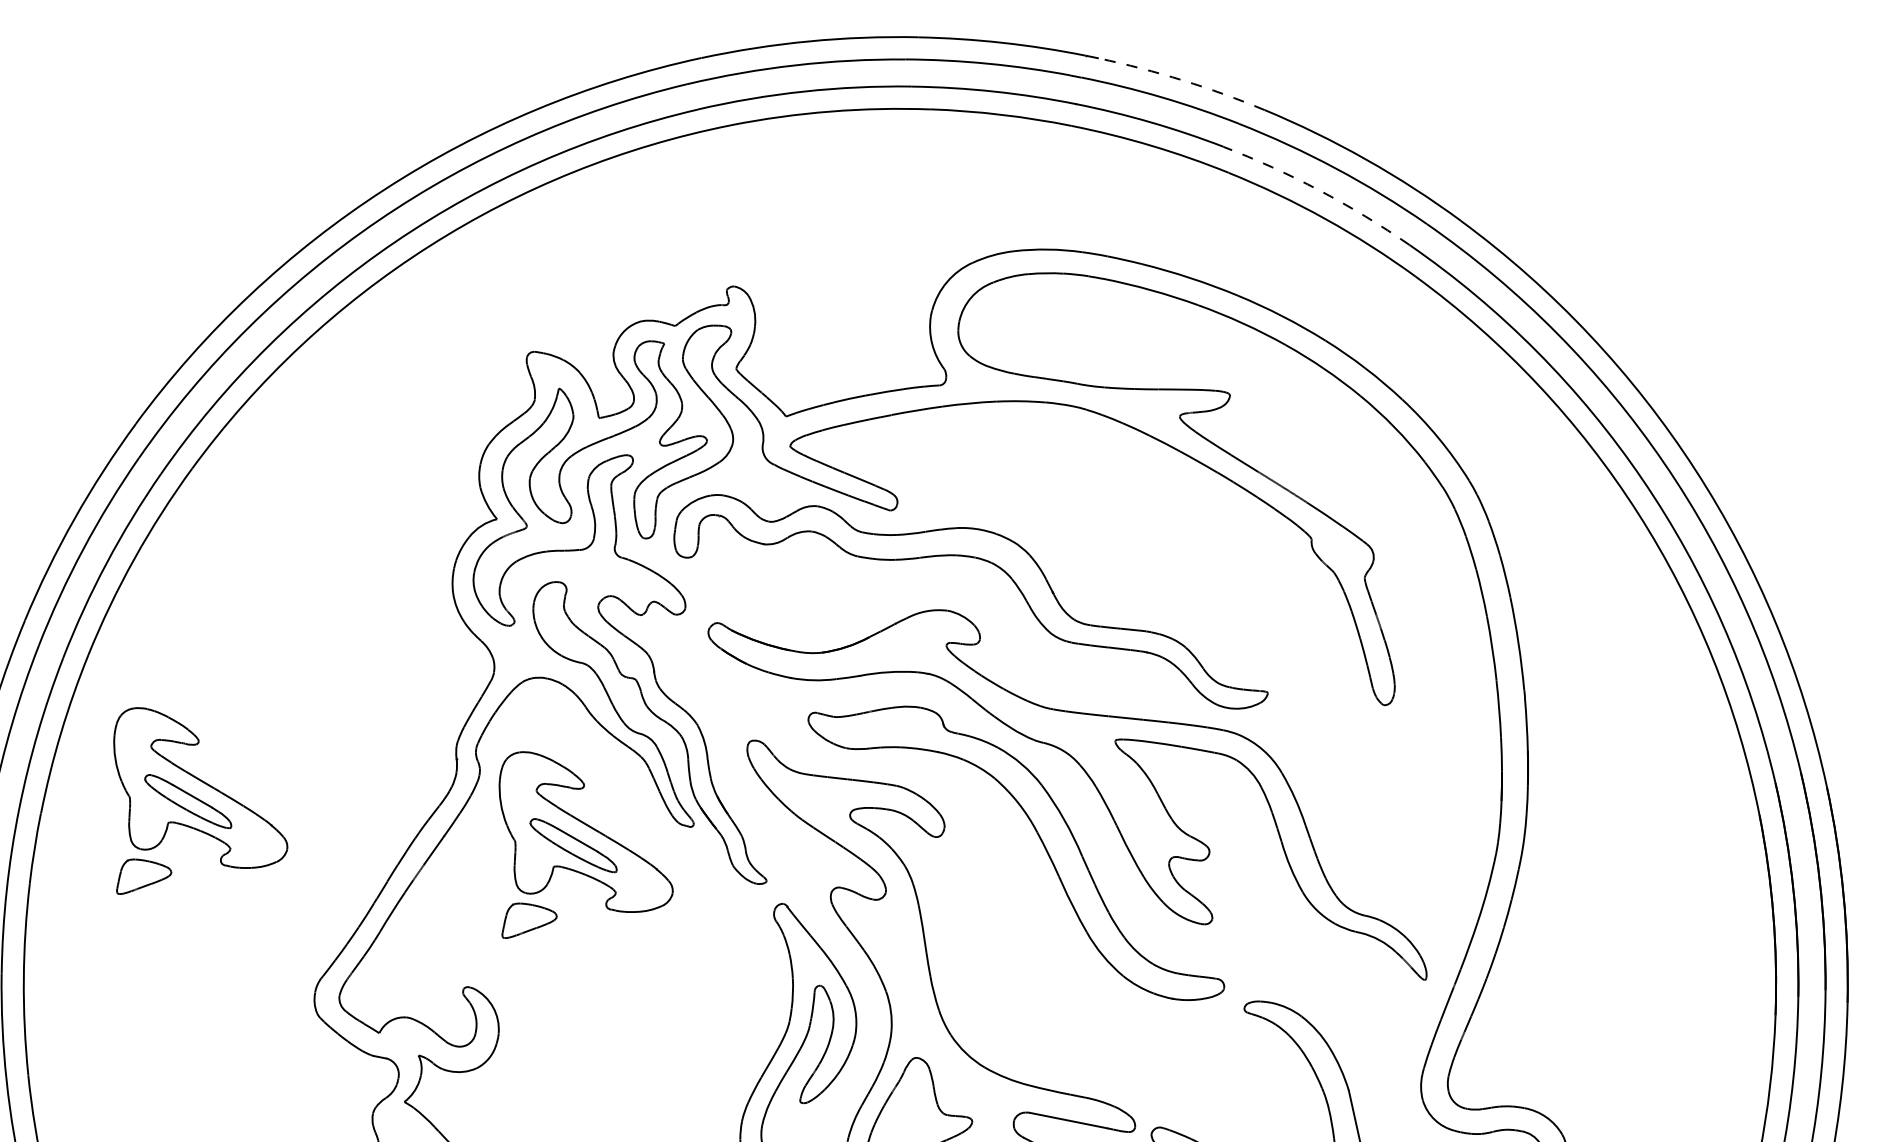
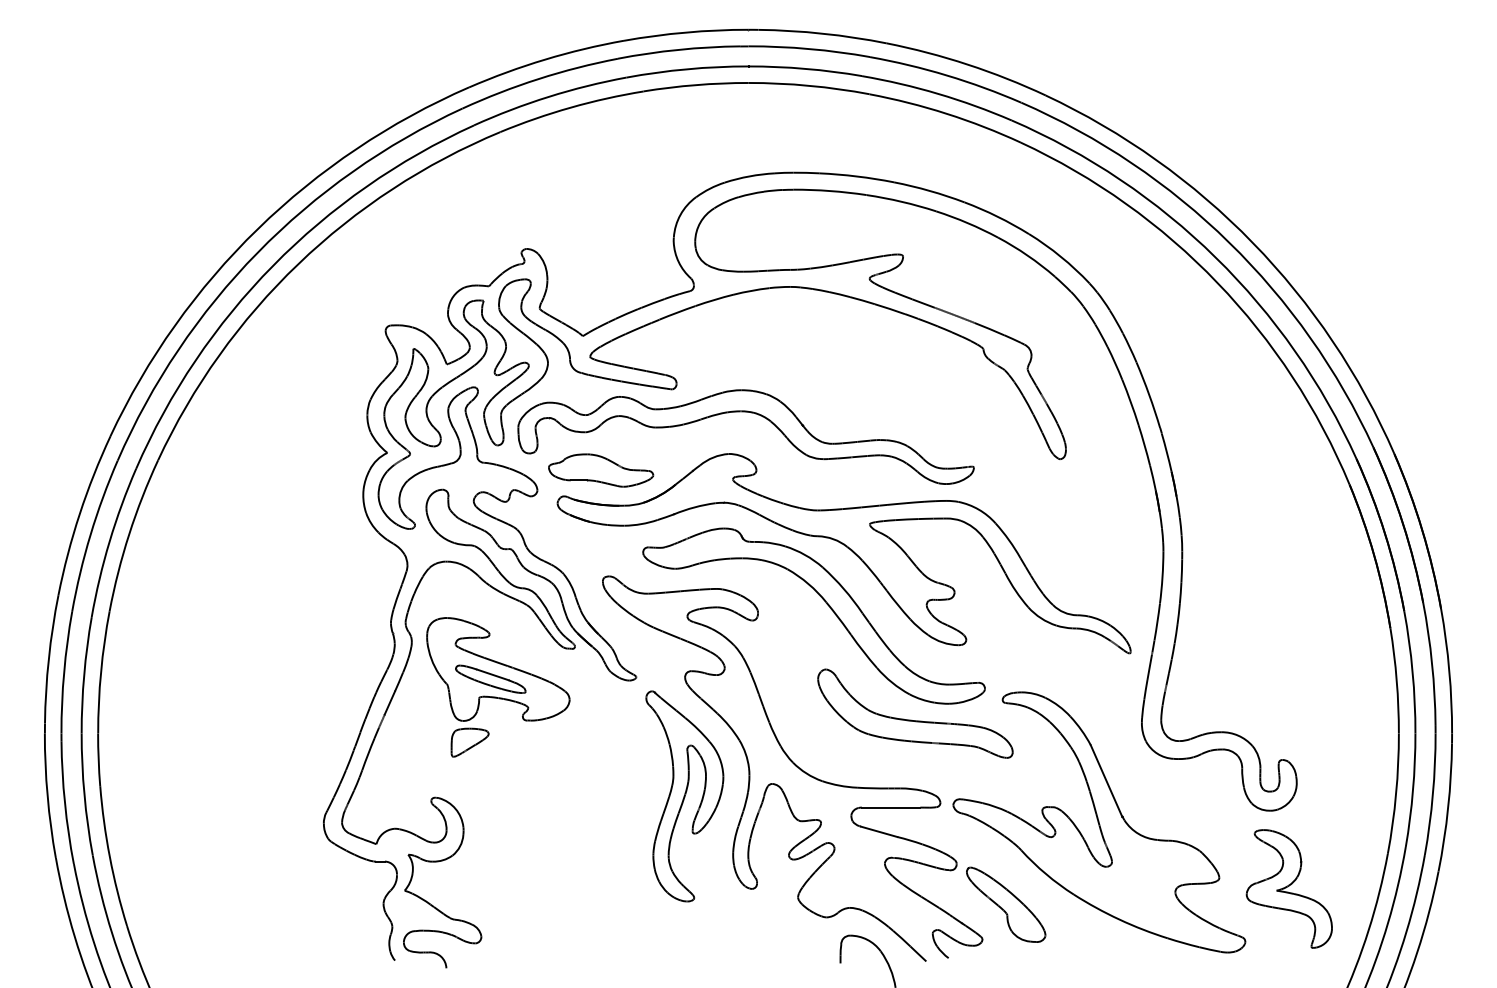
arc: (1182, 80) -> (822, 33), dashed -> solid
arc: (1319, 189) -> (938, 93), dashed -> solid
part: (775, 598) -> (601, 470), added
part: (196, 814) -> (211, 711), removed
part: (1123, 1012) -> (915, 720), added

